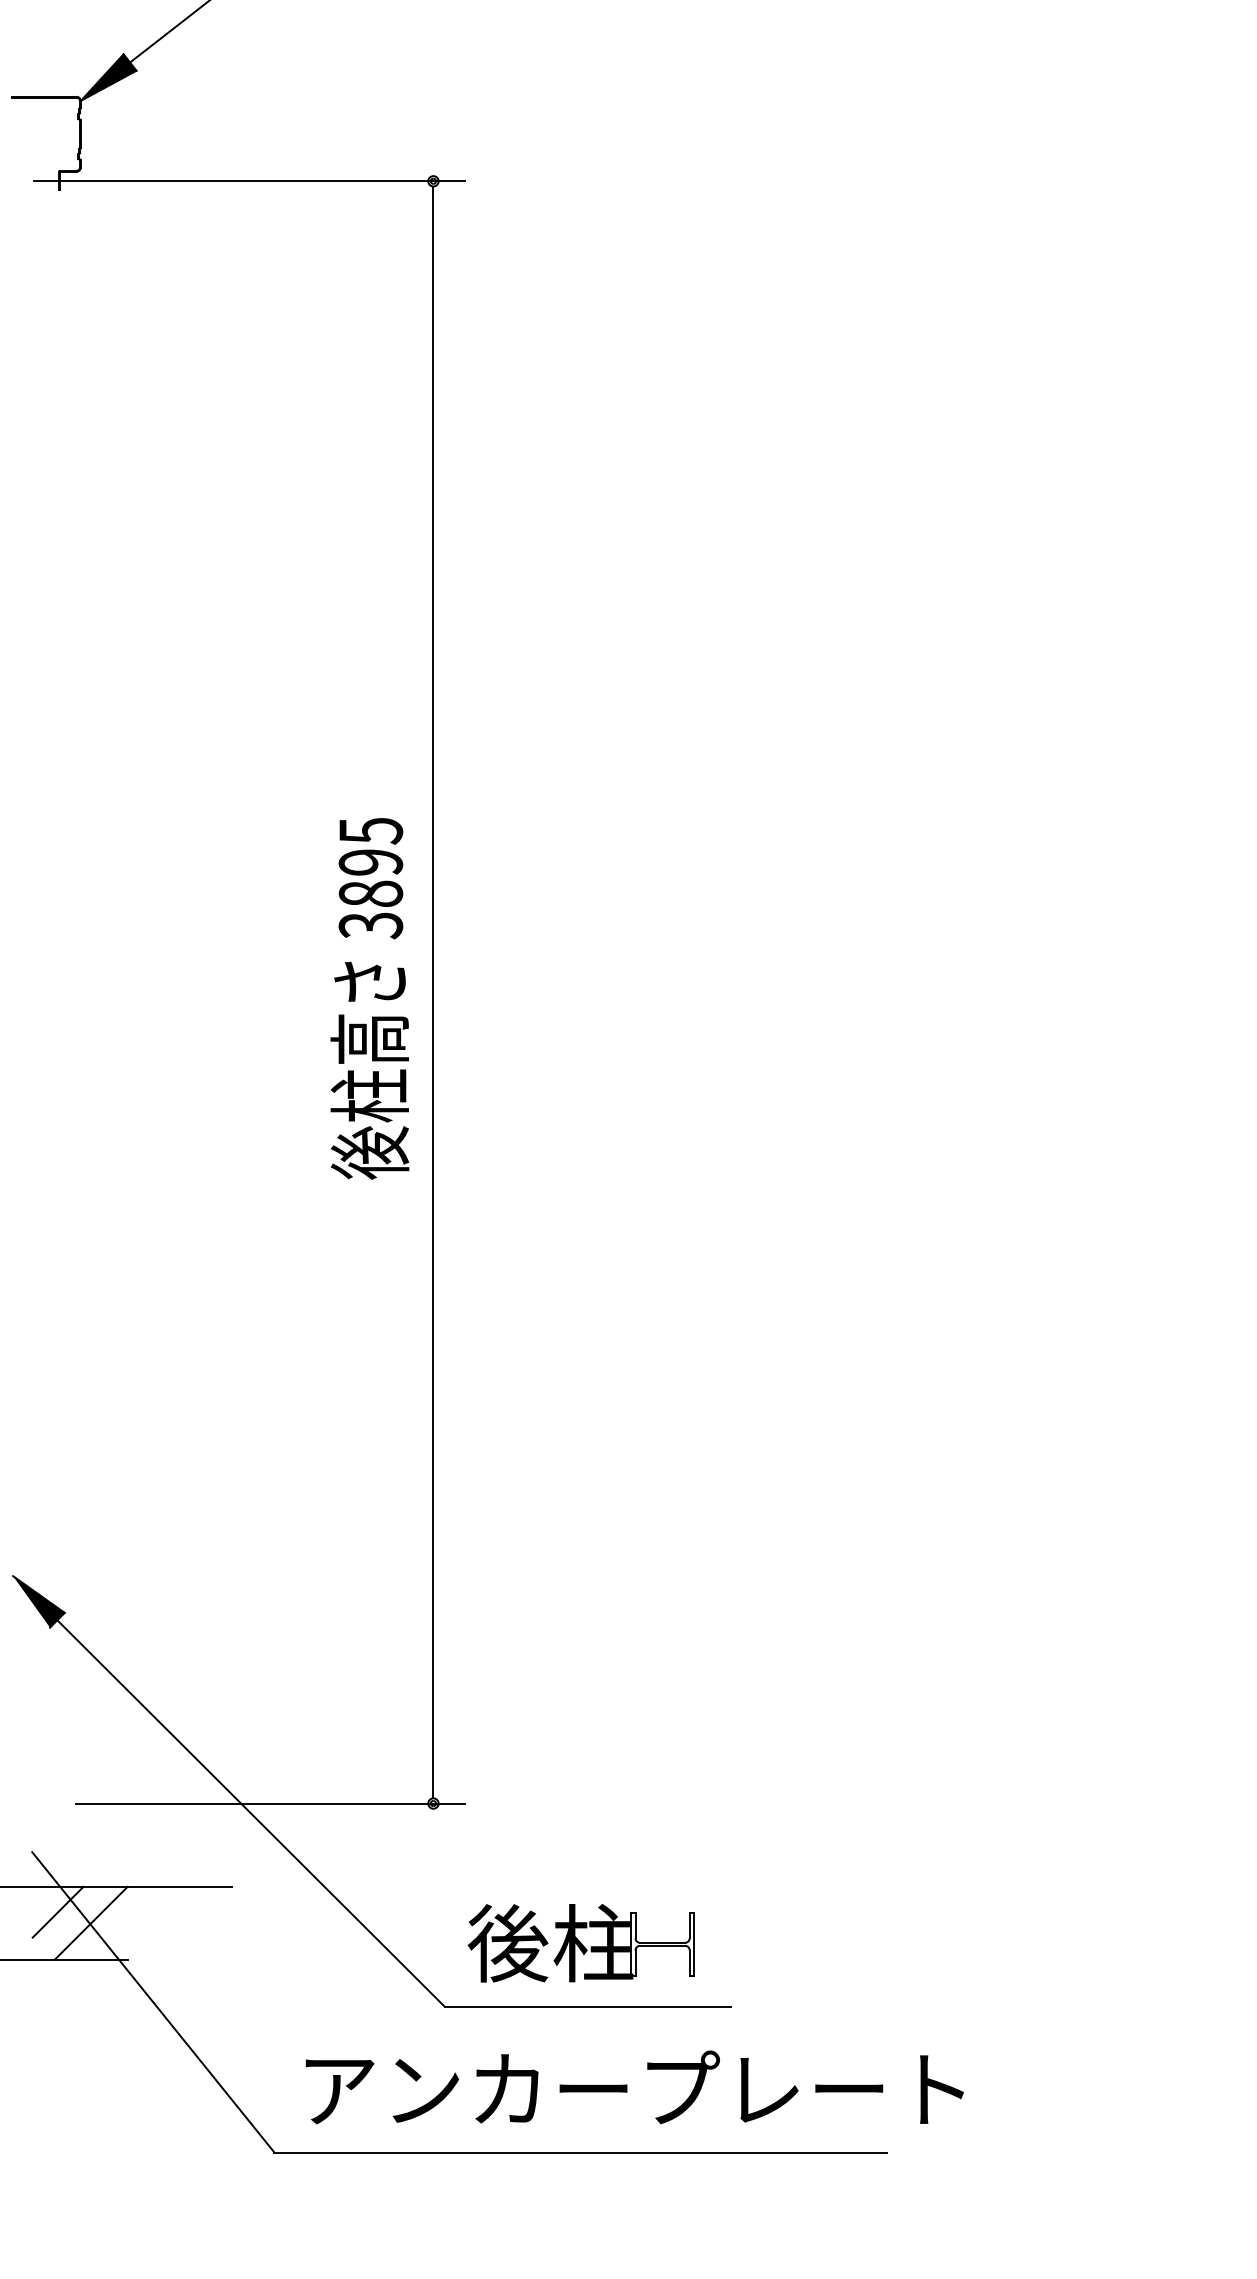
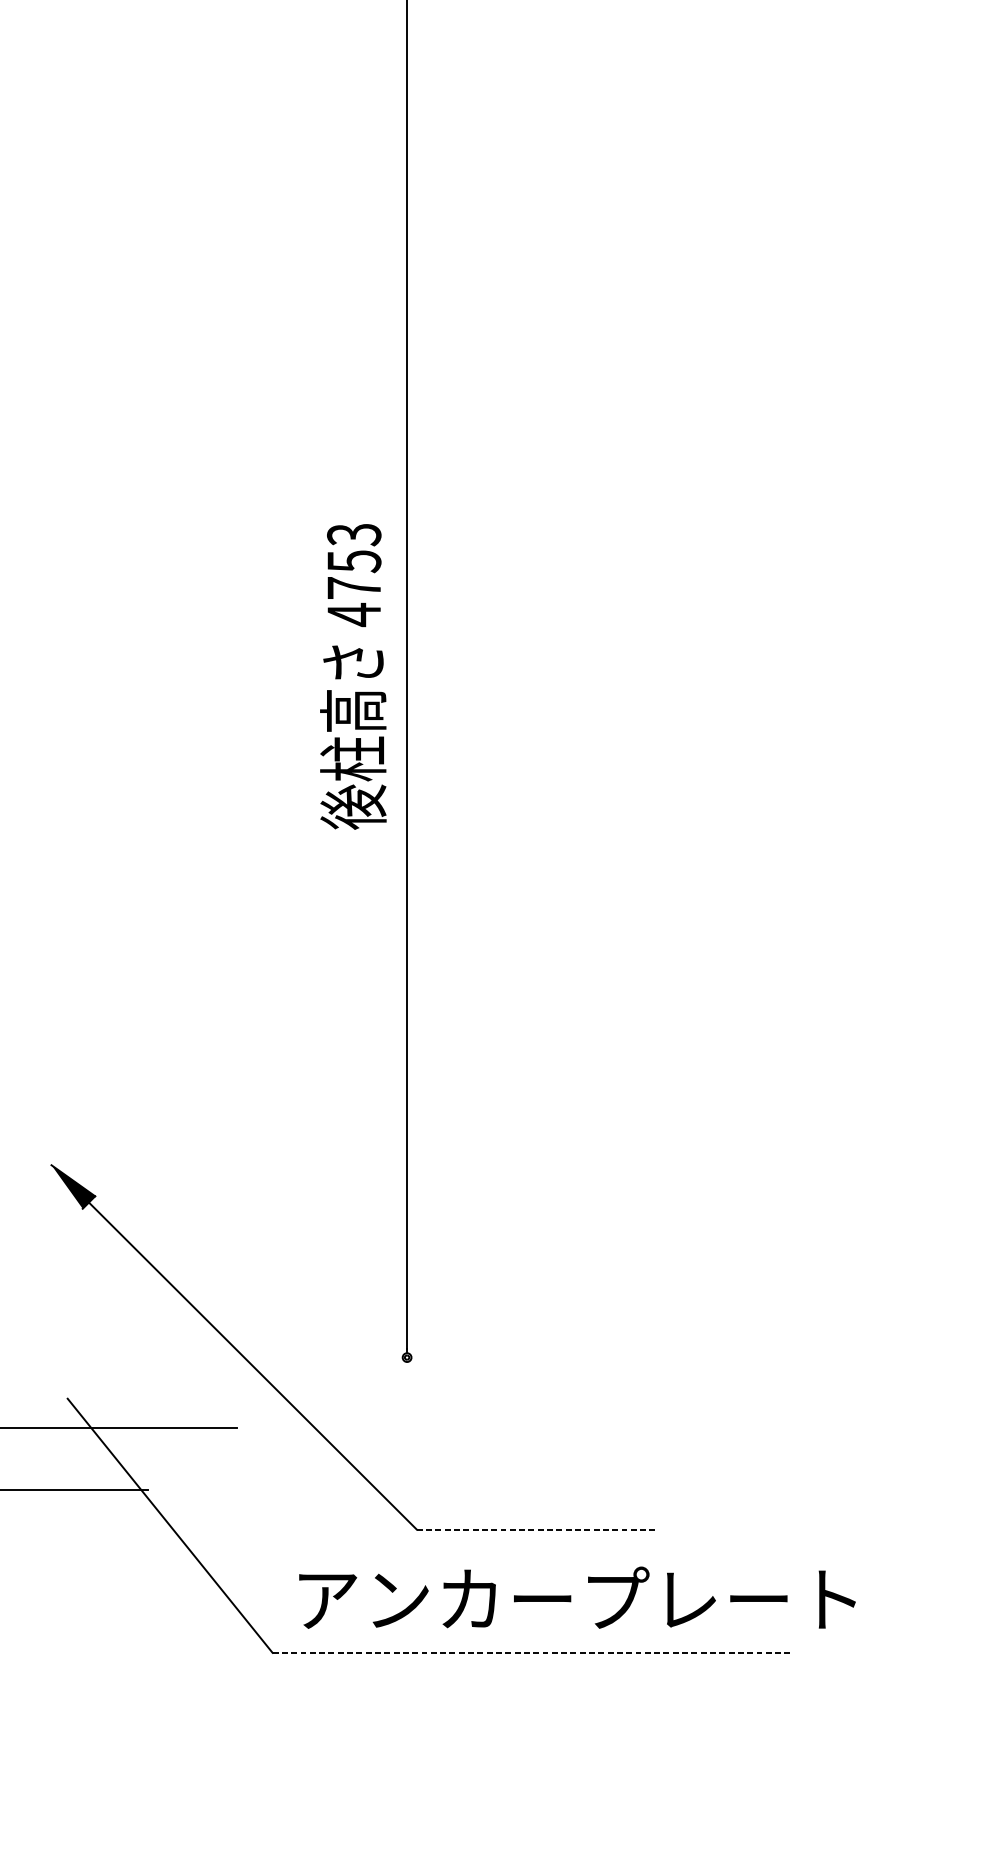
text: (370, 879) -> (353, 575), 3895 -> 4753
line: (269, 1803) -> (268, 1357), removed
line: (57, 1911) -> (89, 1448), removed
line: (90, 1922) -> (116, 1458), removed
part: (580, 1943) -> (531, 1476), removed
line: (588, 2006) -> (538, 1529), solid -> dashed
line: (581, 2152) -> (532, 1652), solid -> dashed

